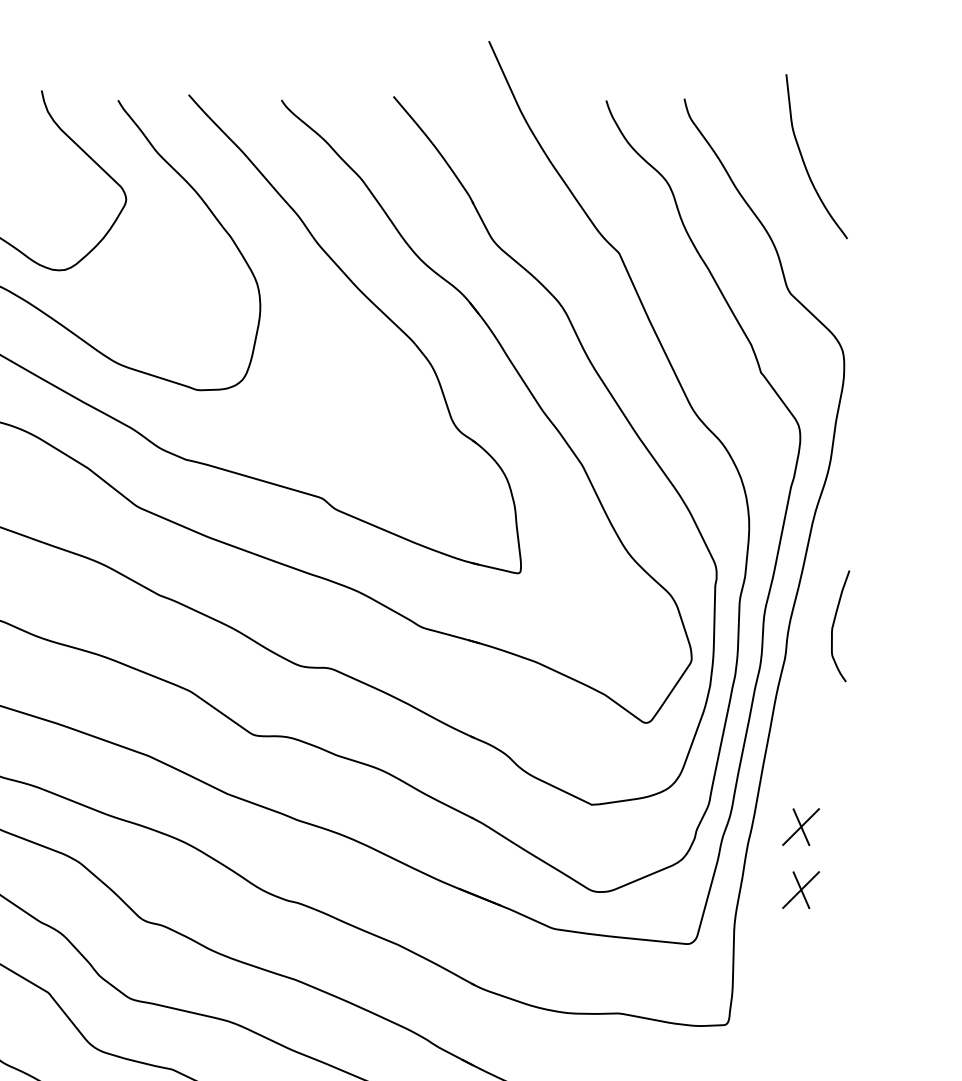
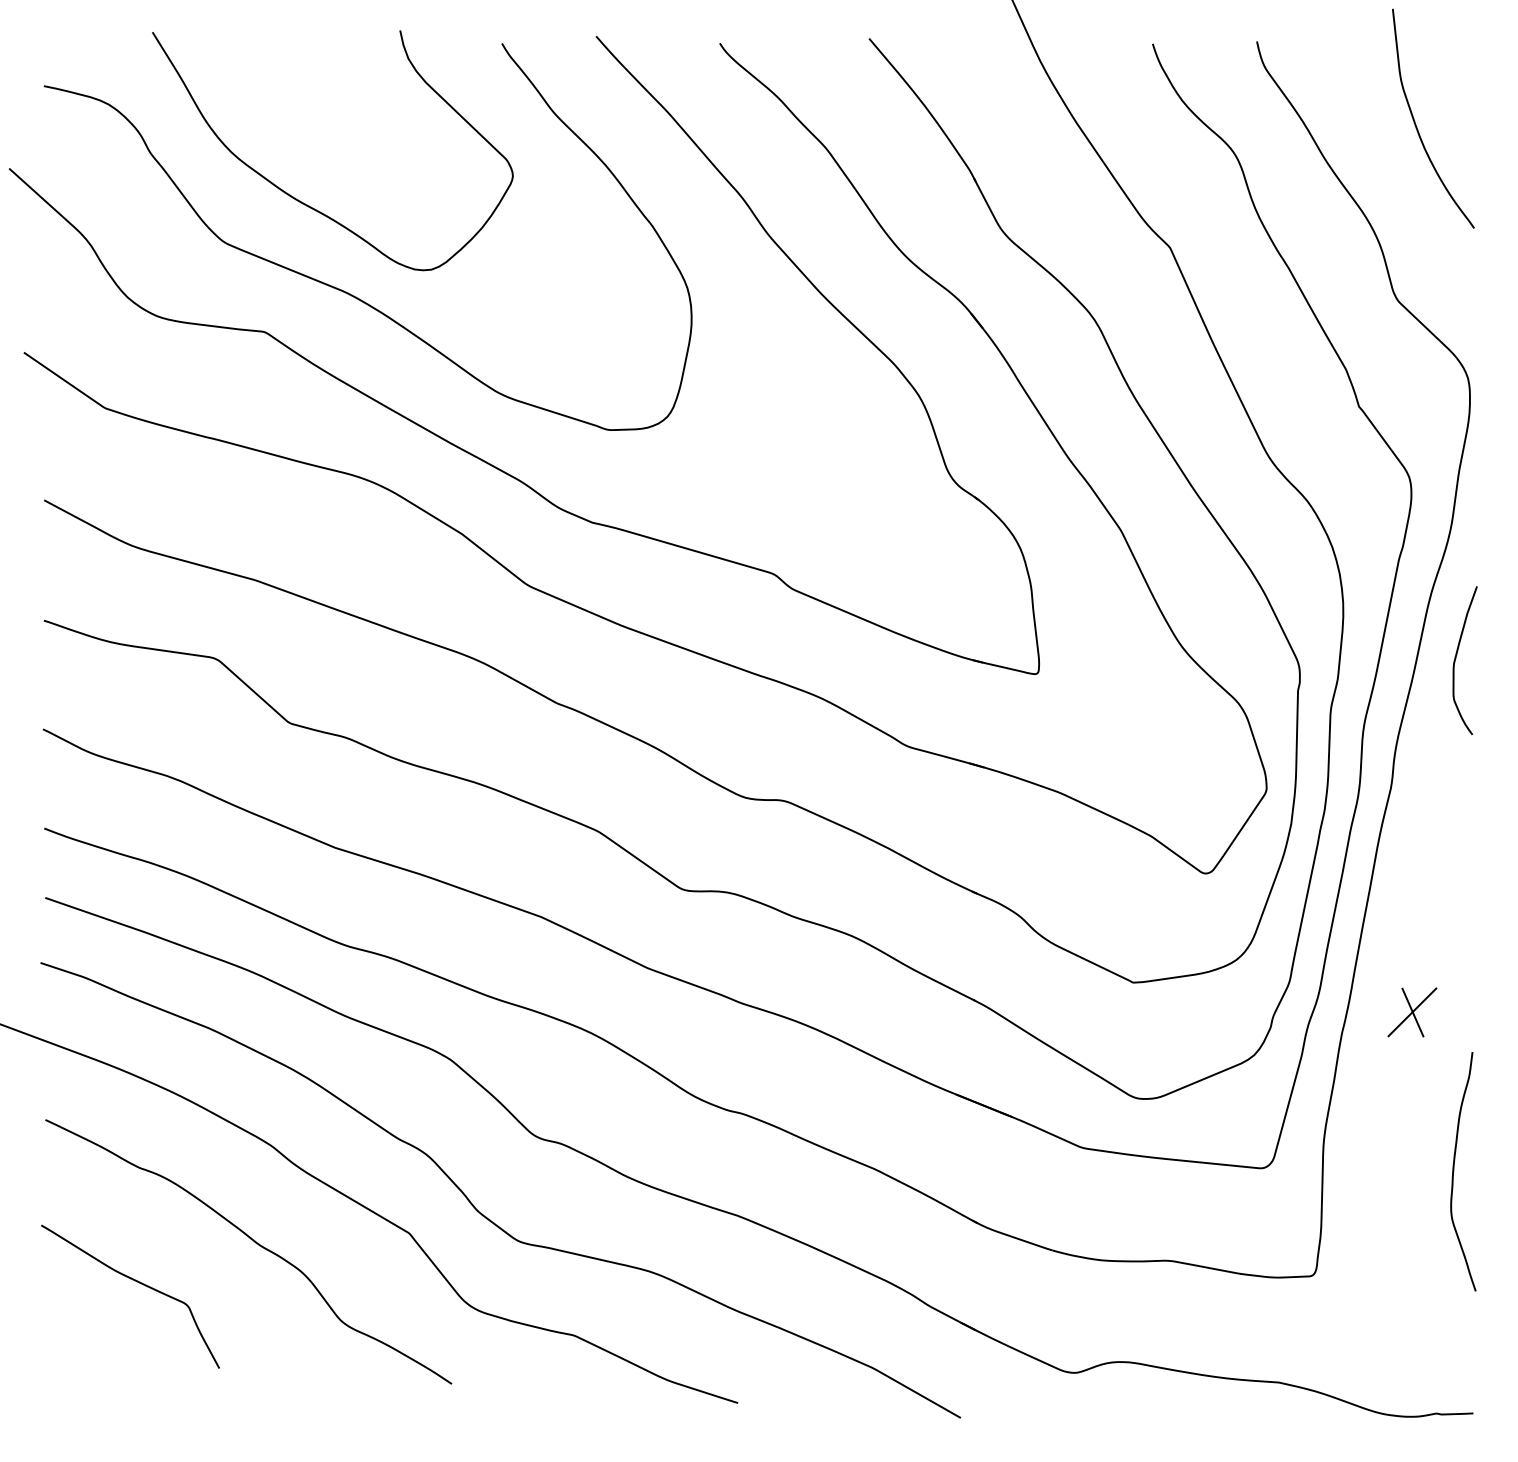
curve: (834, 624) -> (1456, 658), moved
part: (801, 890) -> (1412, 1096), removed
curve: (832, 946) -> (1454, 1171), added

